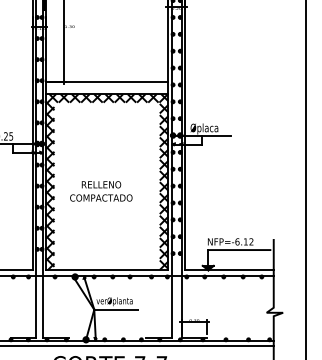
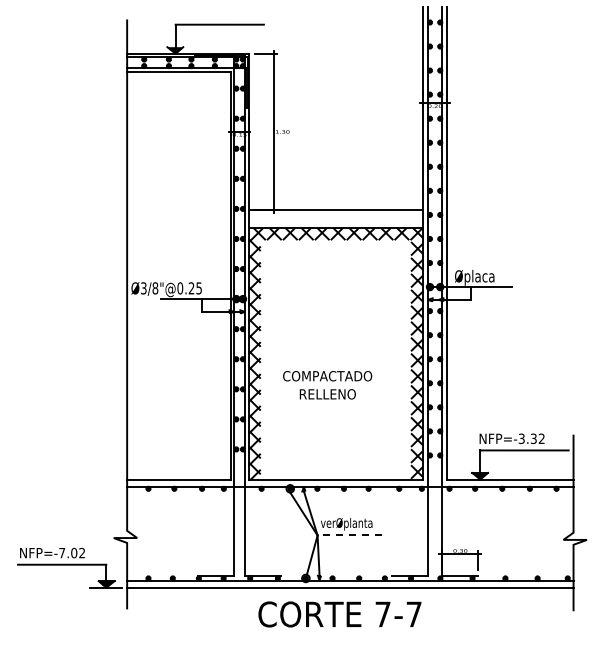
text: (101, 184) -> (327, 394), moved
text: (241, 241) -> (527, 438), NFP=-6.12 -> NFP=-3.32
line: (116, 309) -> (349, 535), solid -> dashed

